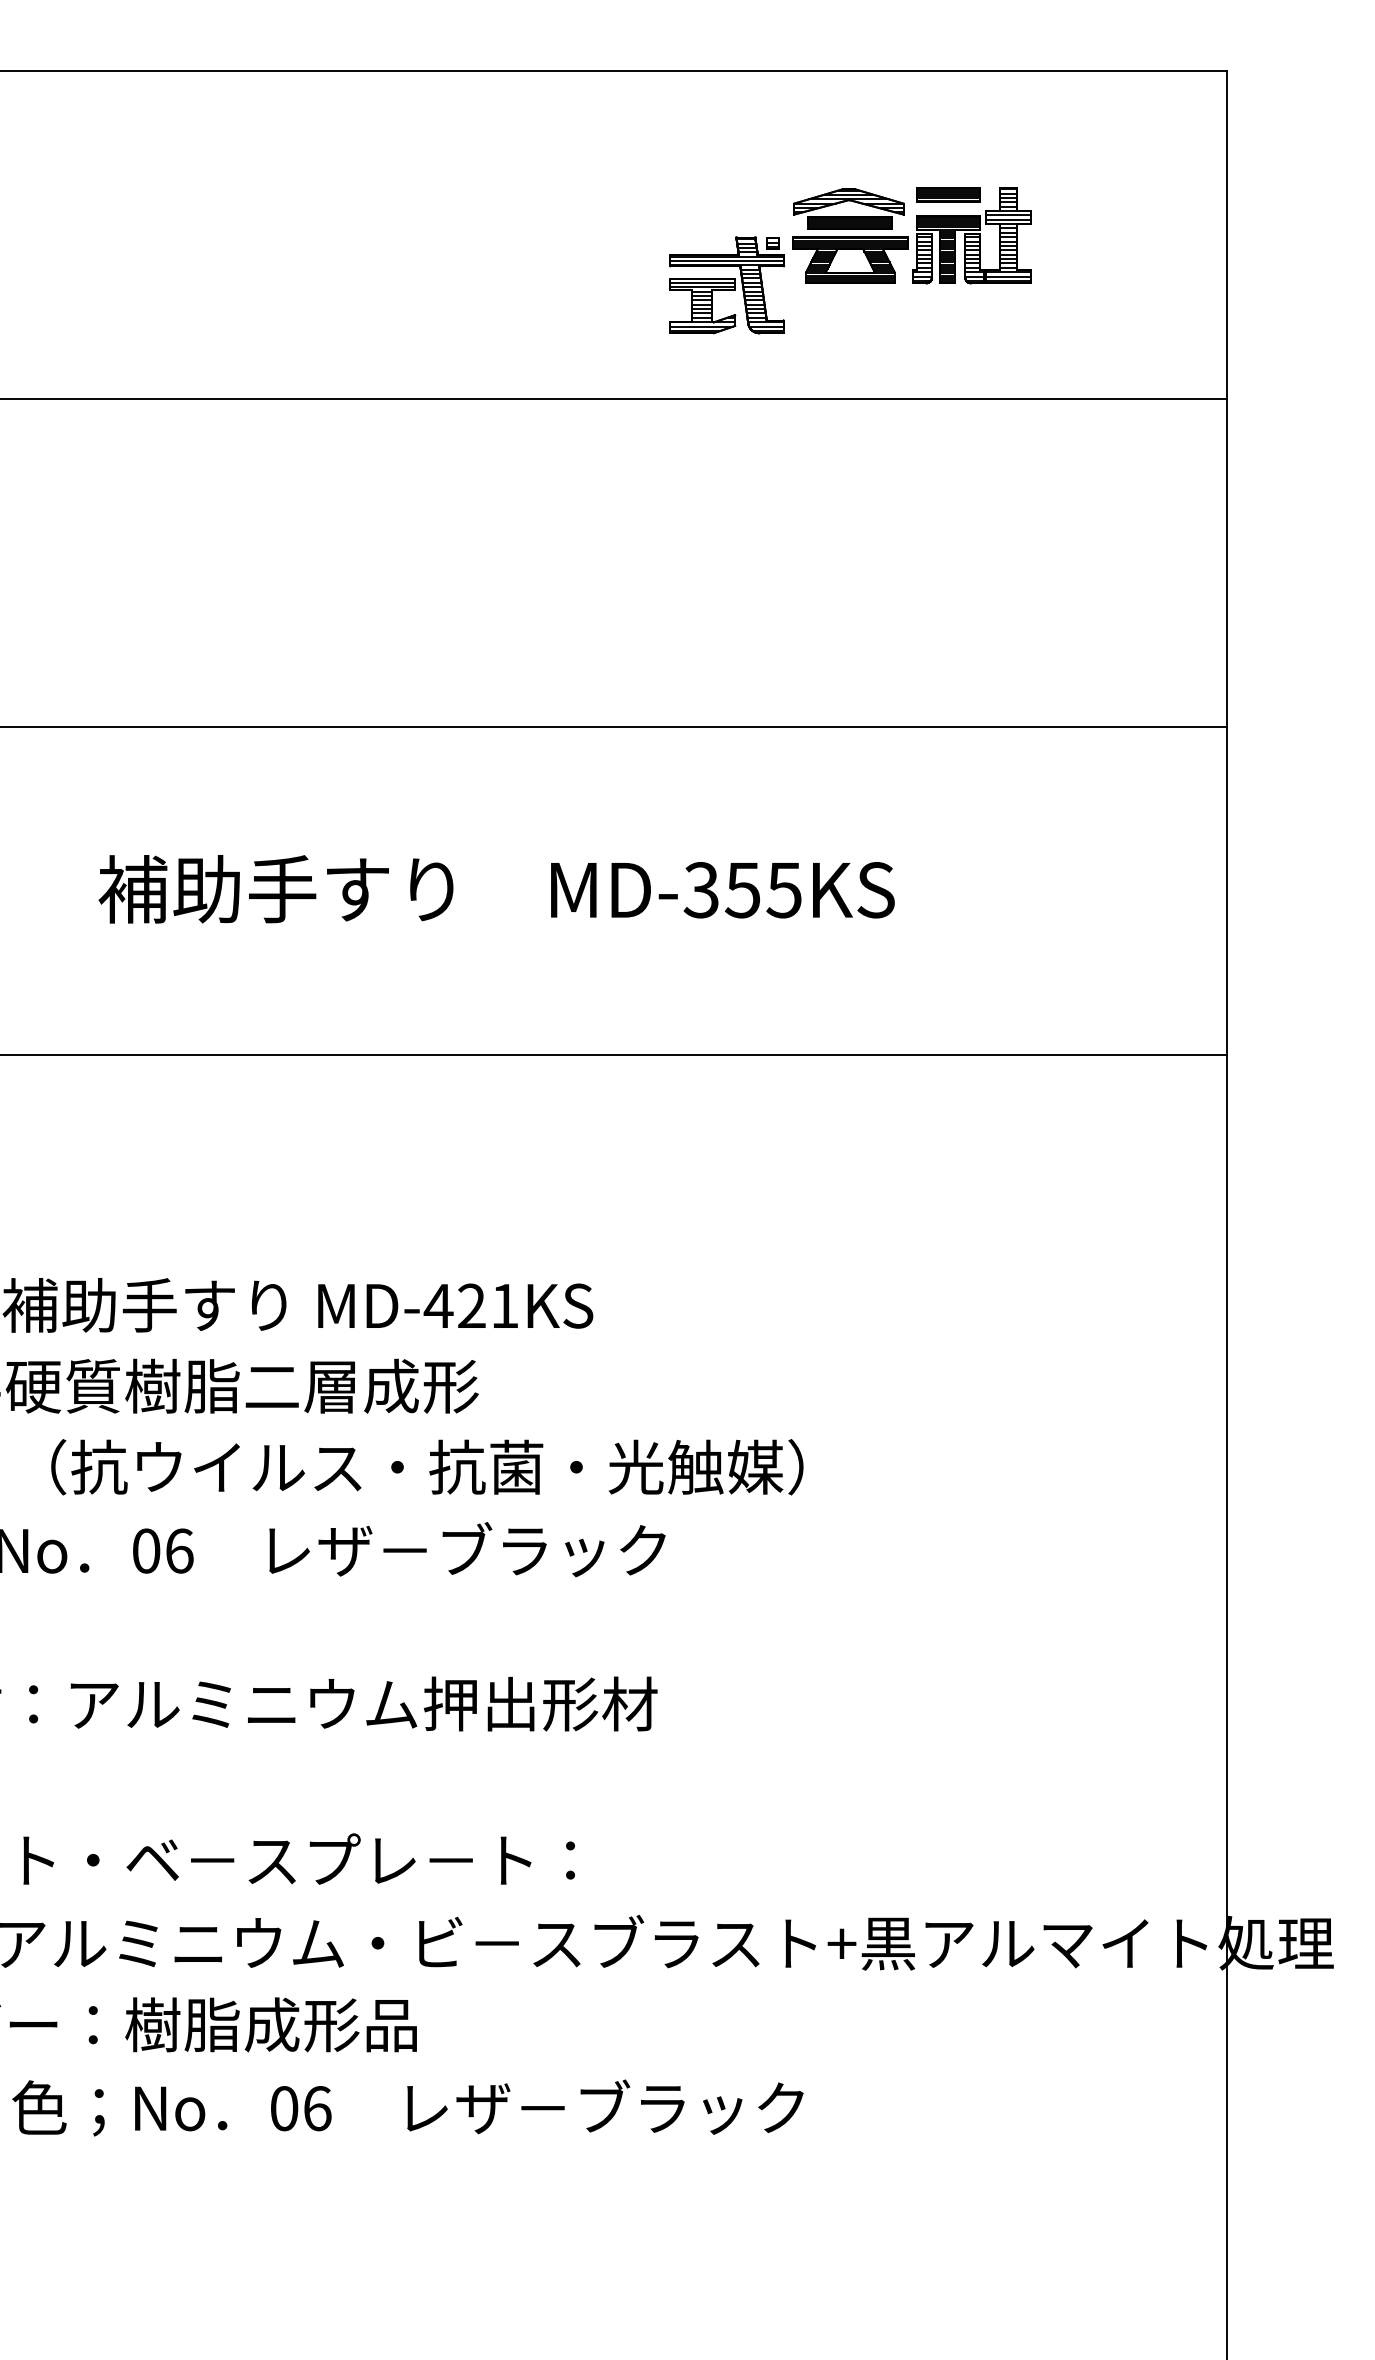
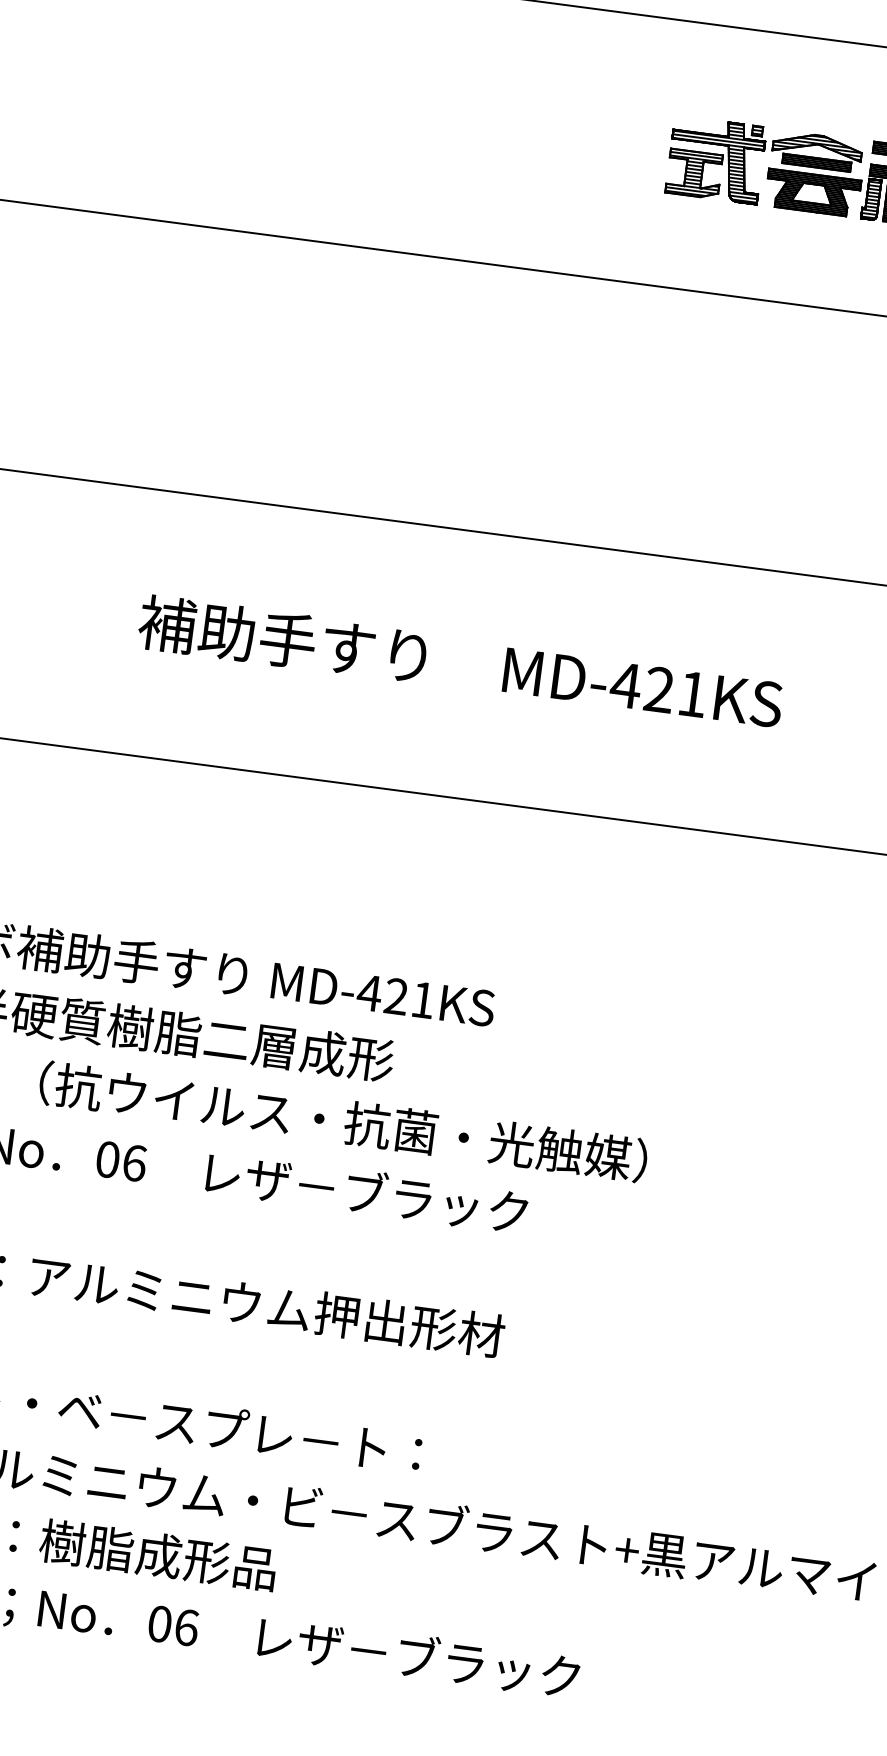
part: (726, 285) -> (715, 159), moved
text: (741, 890) -> (658, 689), MD-355KS -> MD-421KS

